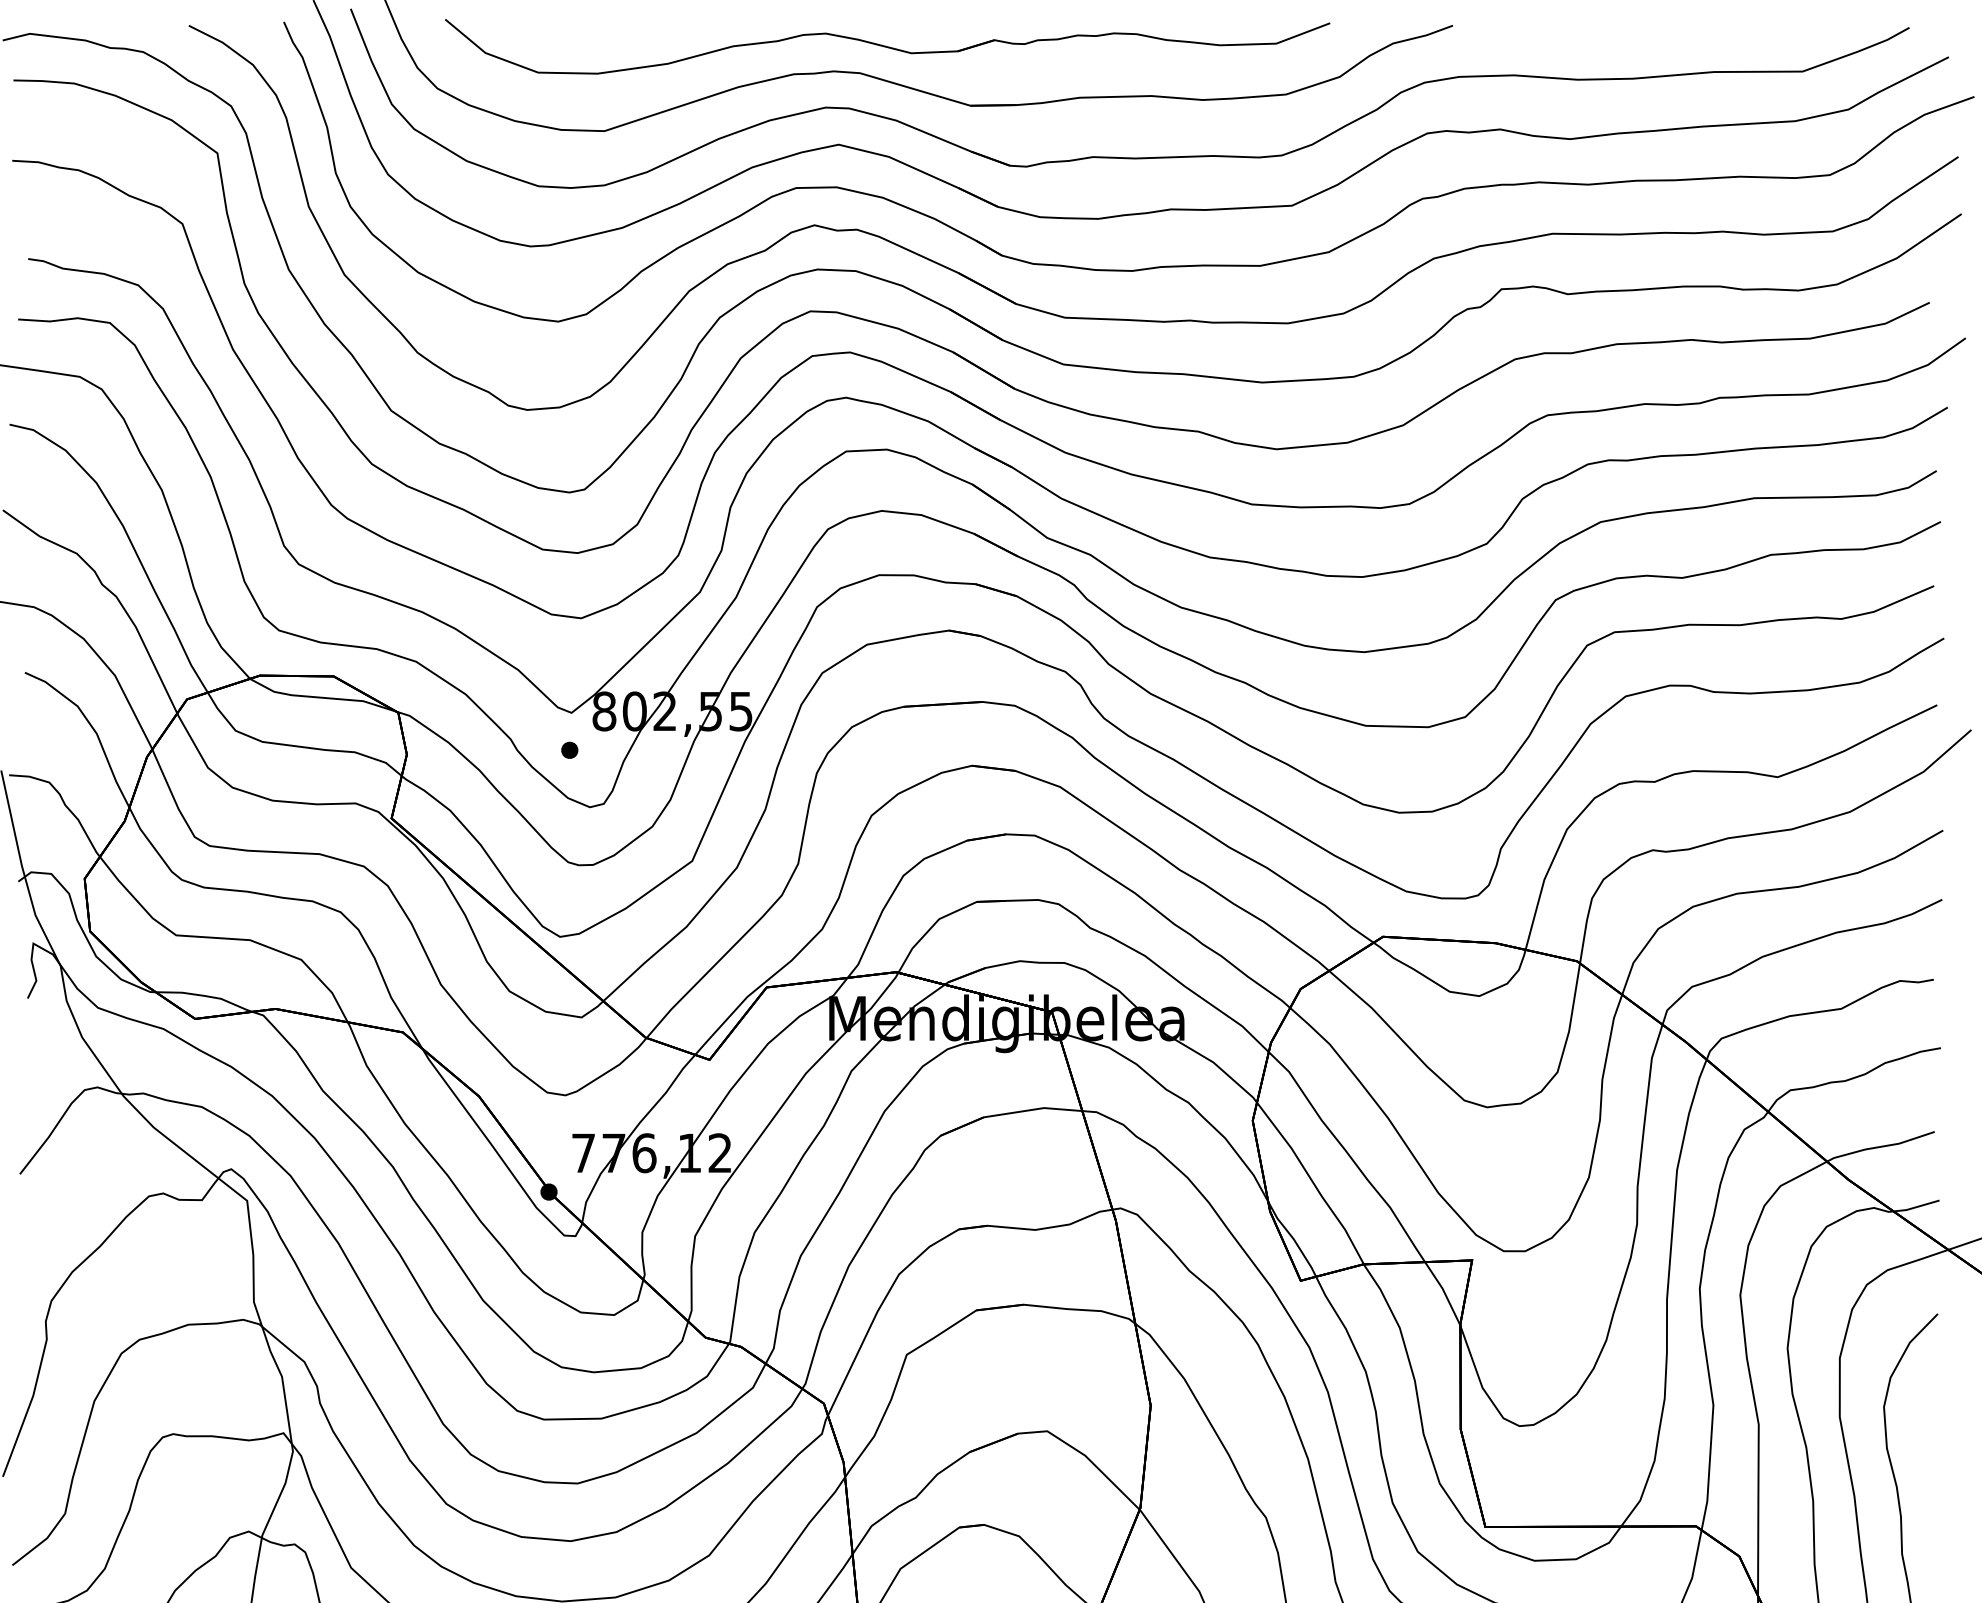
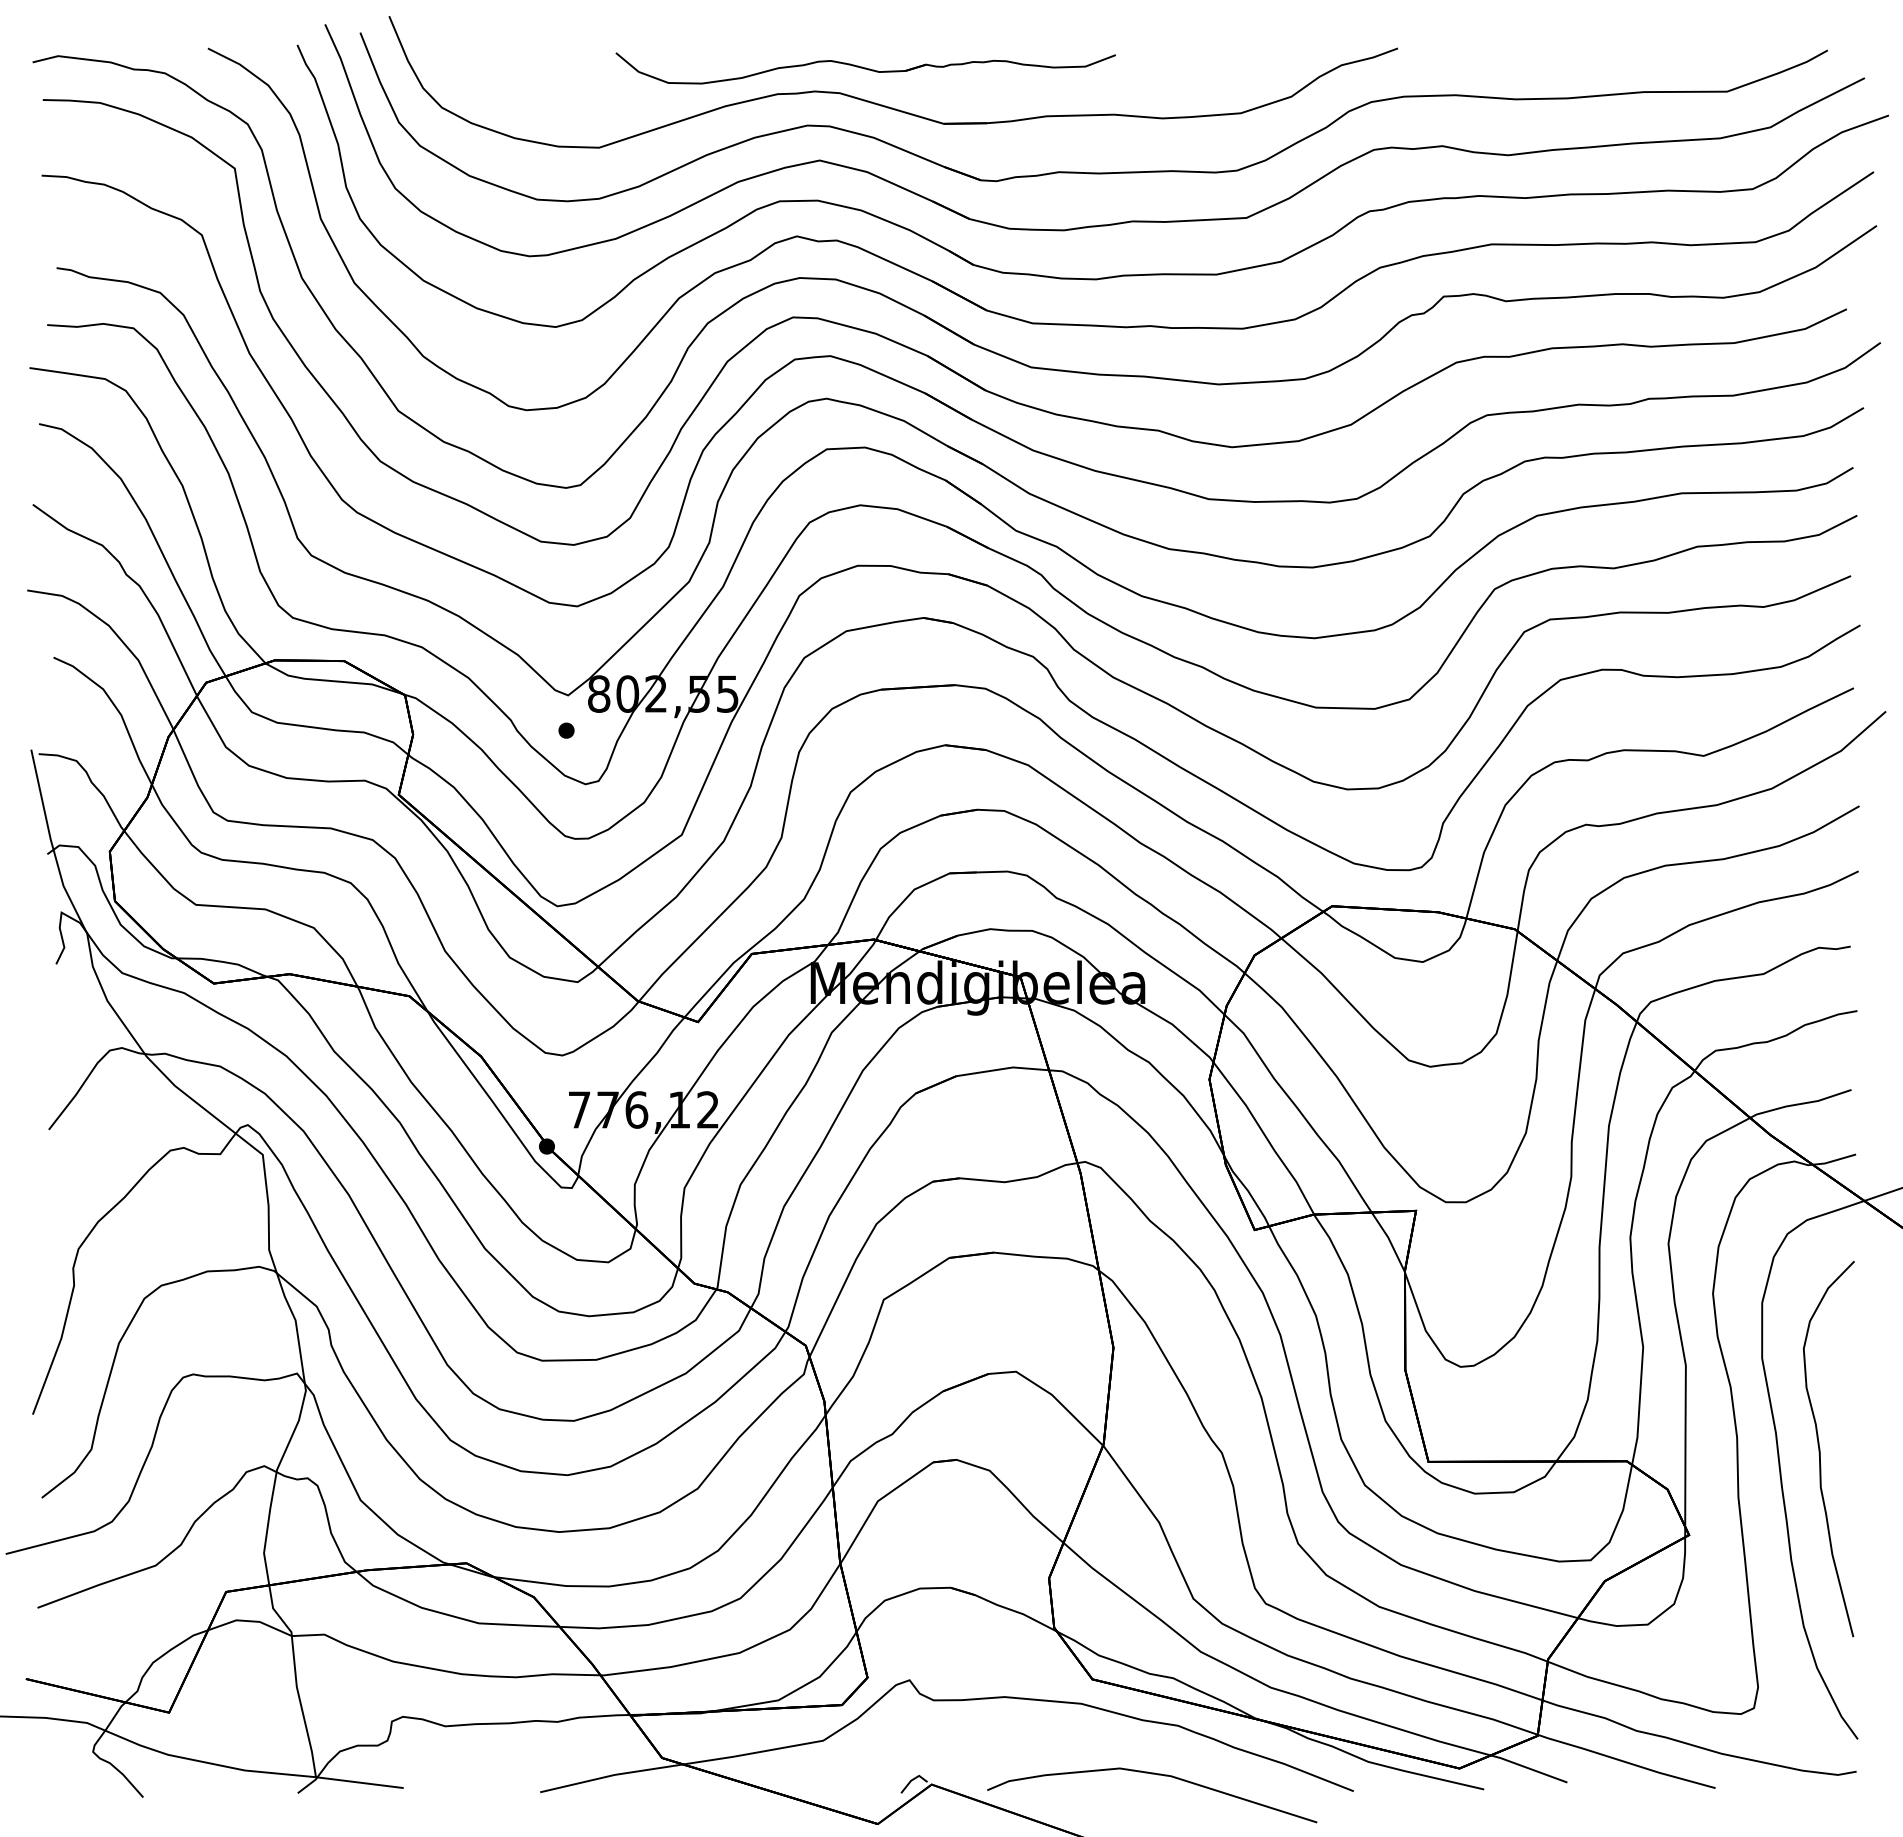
part: (887, 46) -> (865, 68), size x0.6

